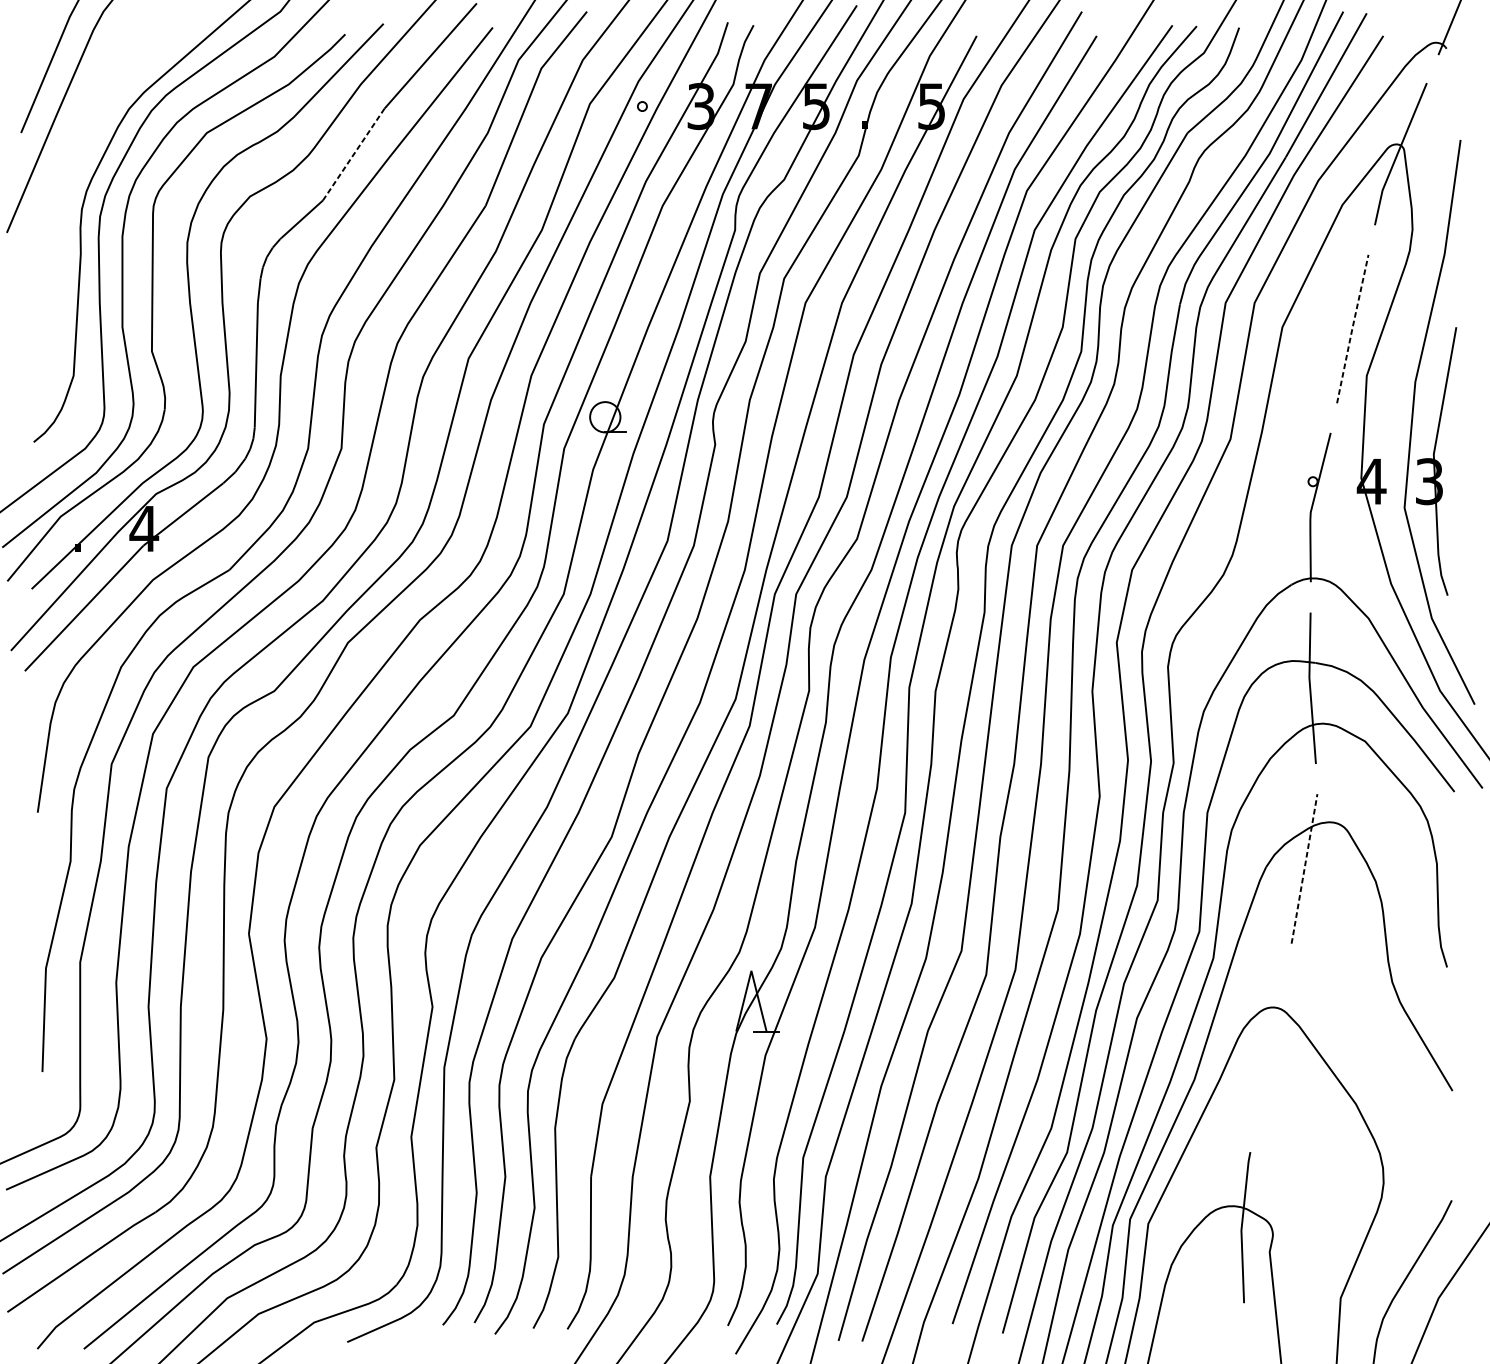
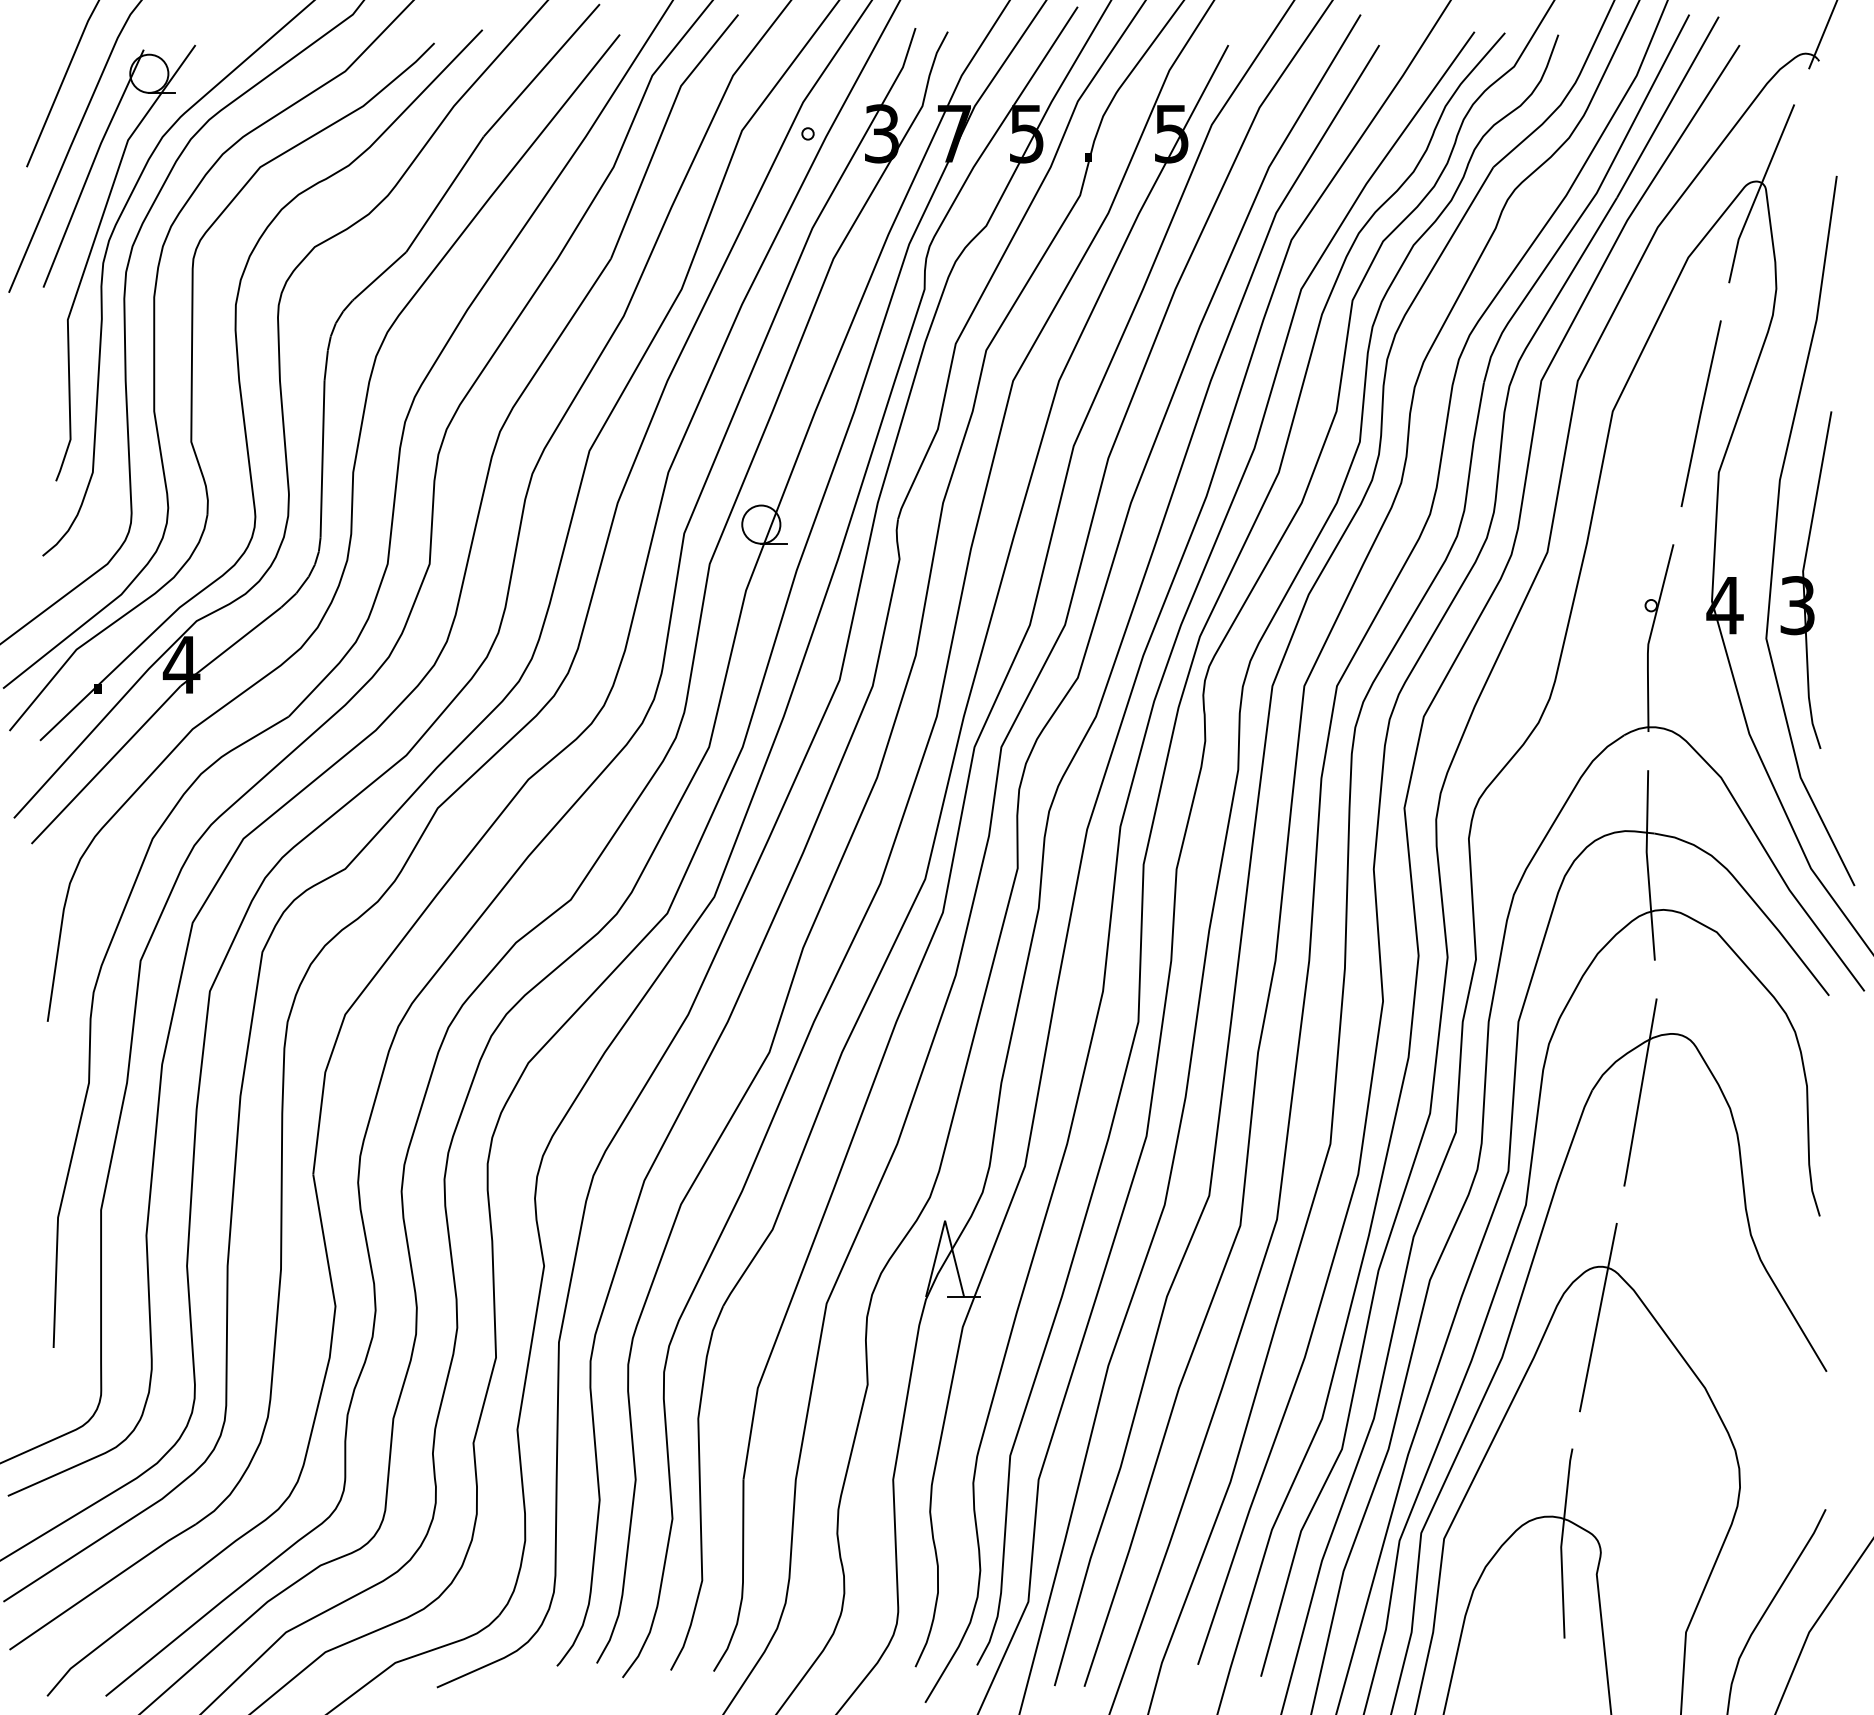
line: (354, 153) -> (445, 193), dashed -> solid
part: (72, 201) -> (91, 253), added
line: (1352, 328) -> (1700, 413), dashed -> solid
line: (1304, 868) -> (1640, 1092), dashed -> solid
line: (1270, 1047) -> (1597, 1317), added

